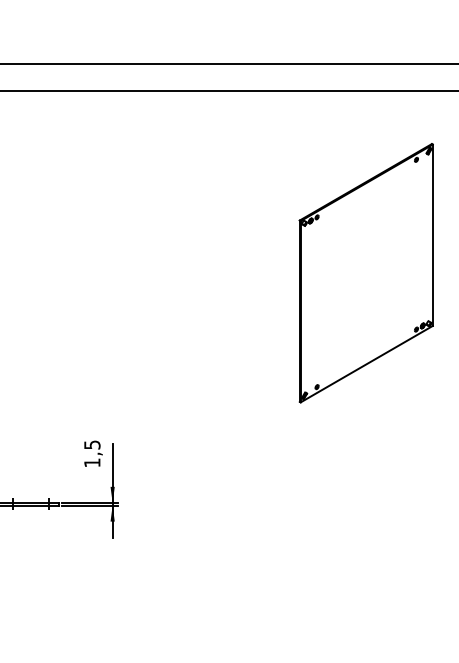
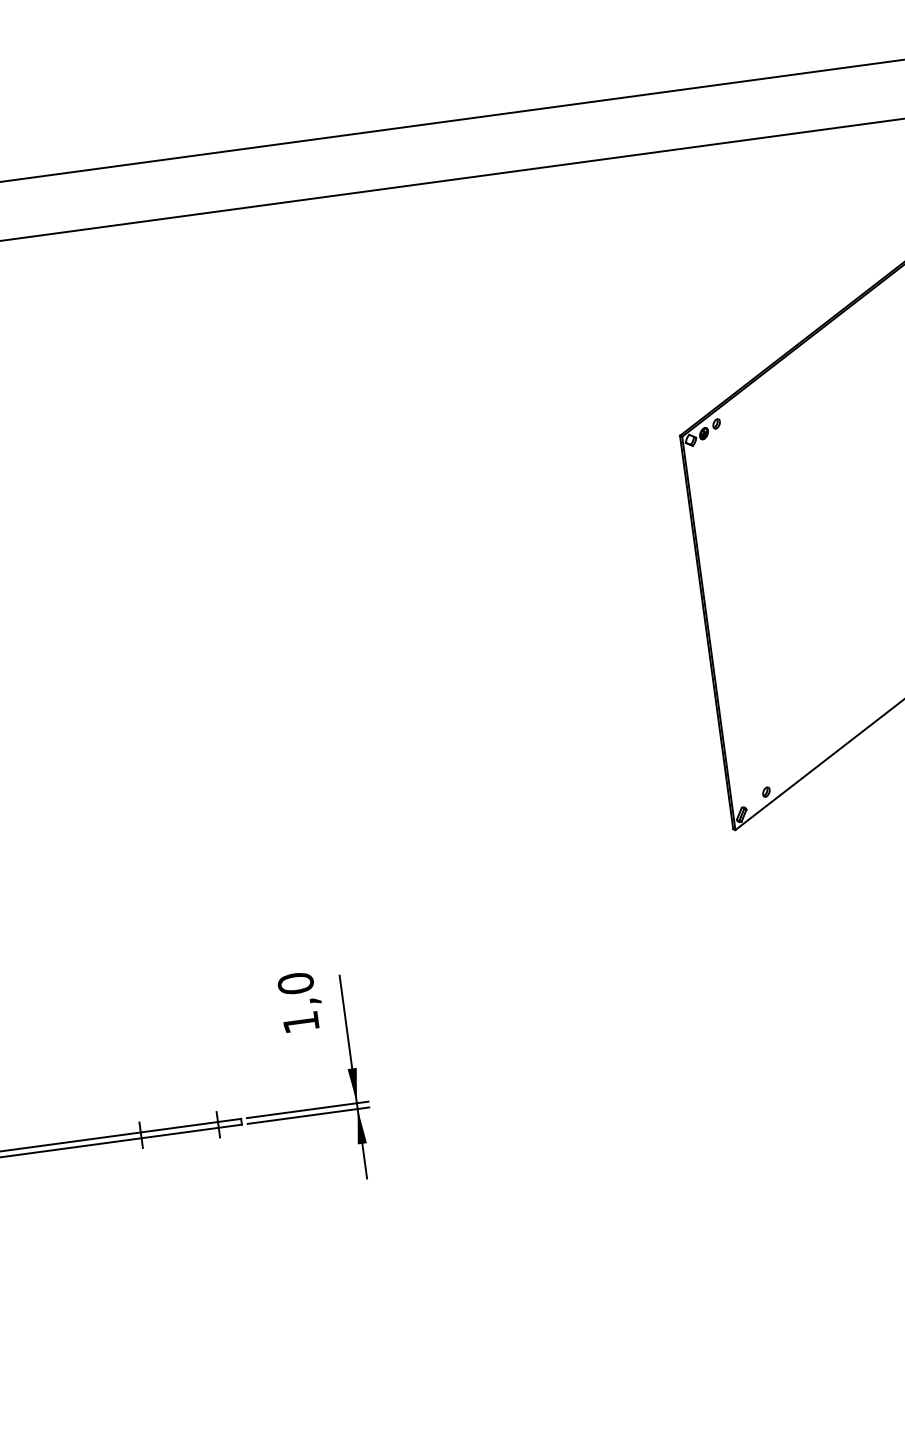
text: (92, 444) -> (296, 982), 1,5 -> 1,0

